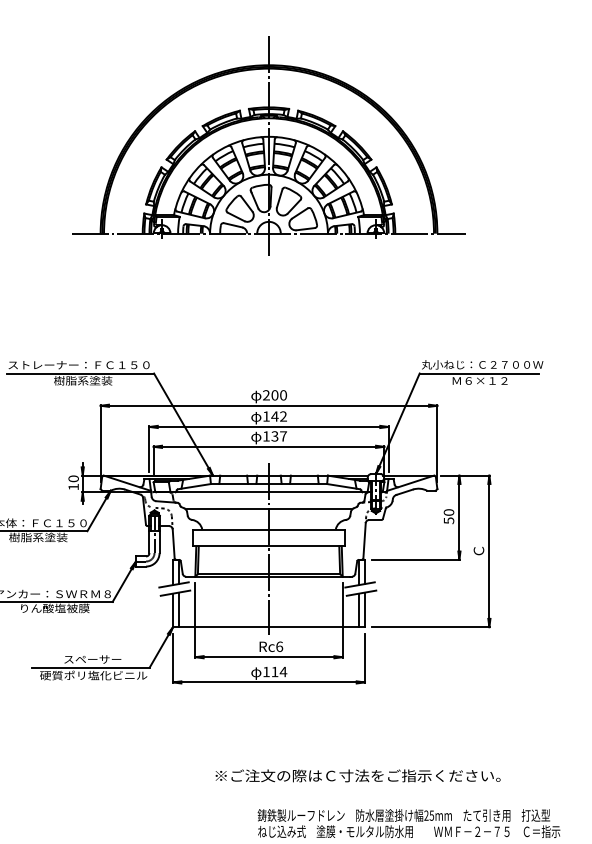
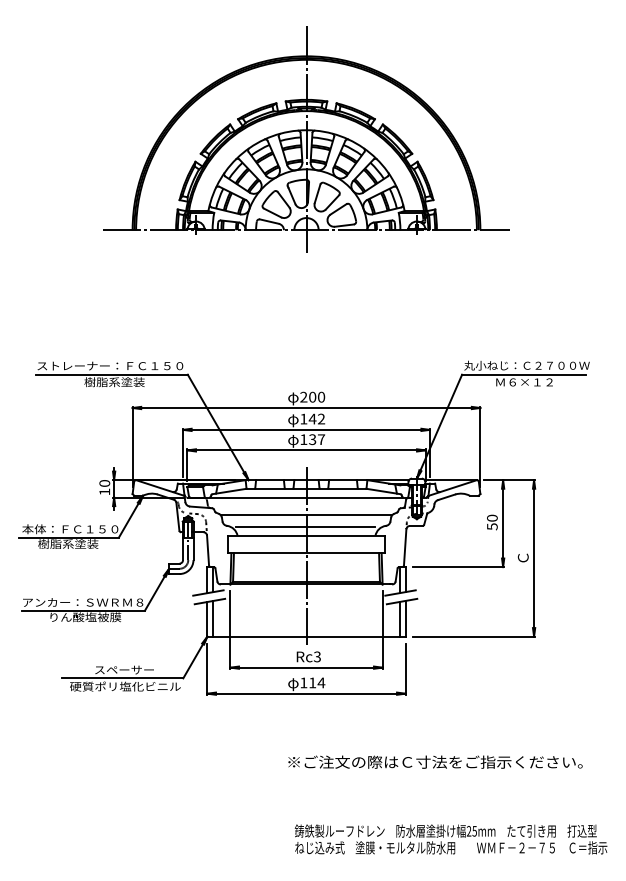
line: (268, 521) -> (305, 527), added
text: (279, 646) -> (317, 656), Rc6 -> Rc3
text: (358, 775) -> (435, 761), moved

